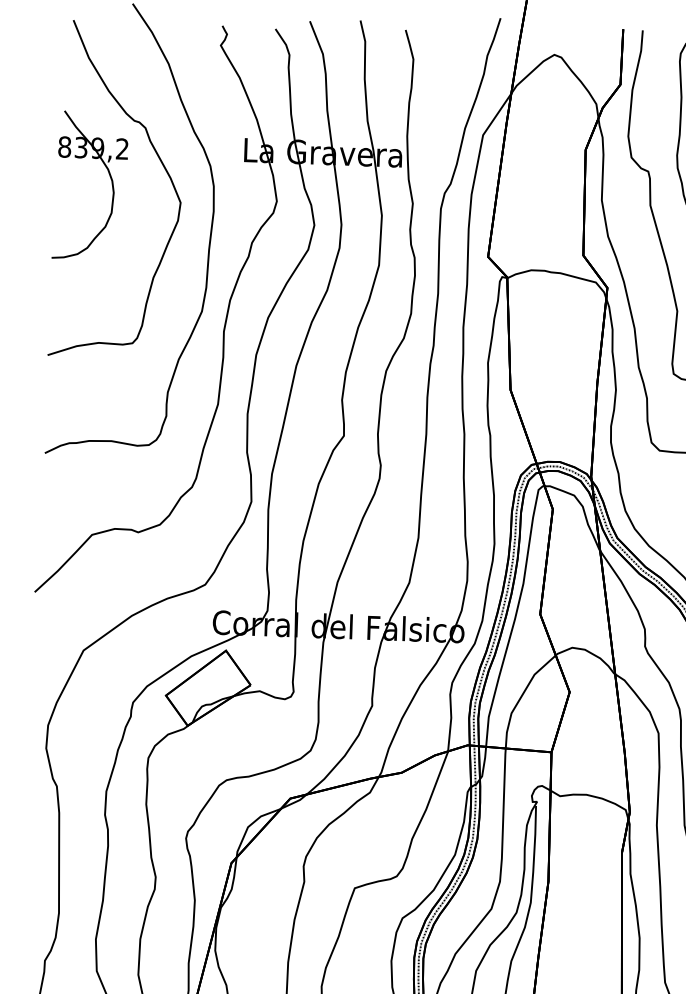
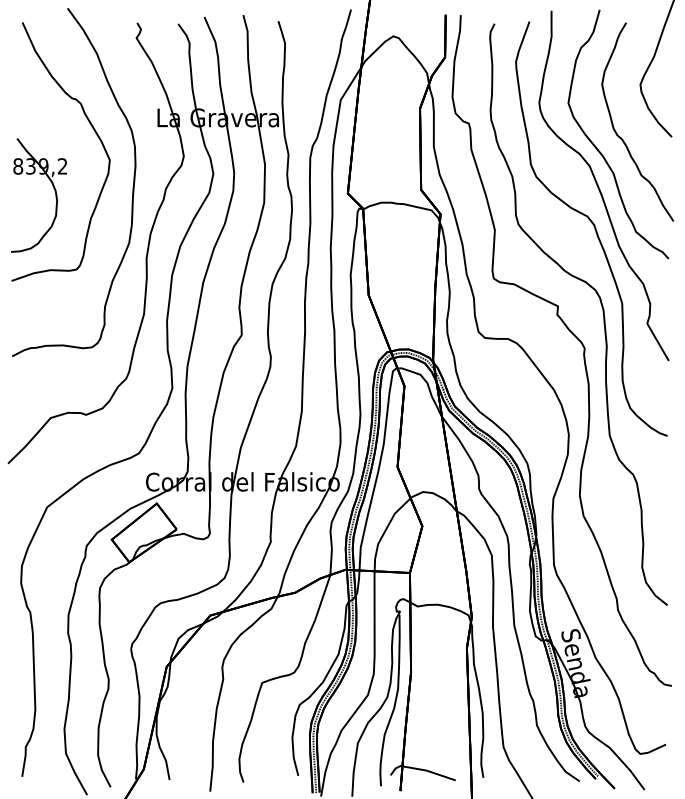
part: (110, 181) -> (54, 191), moved

